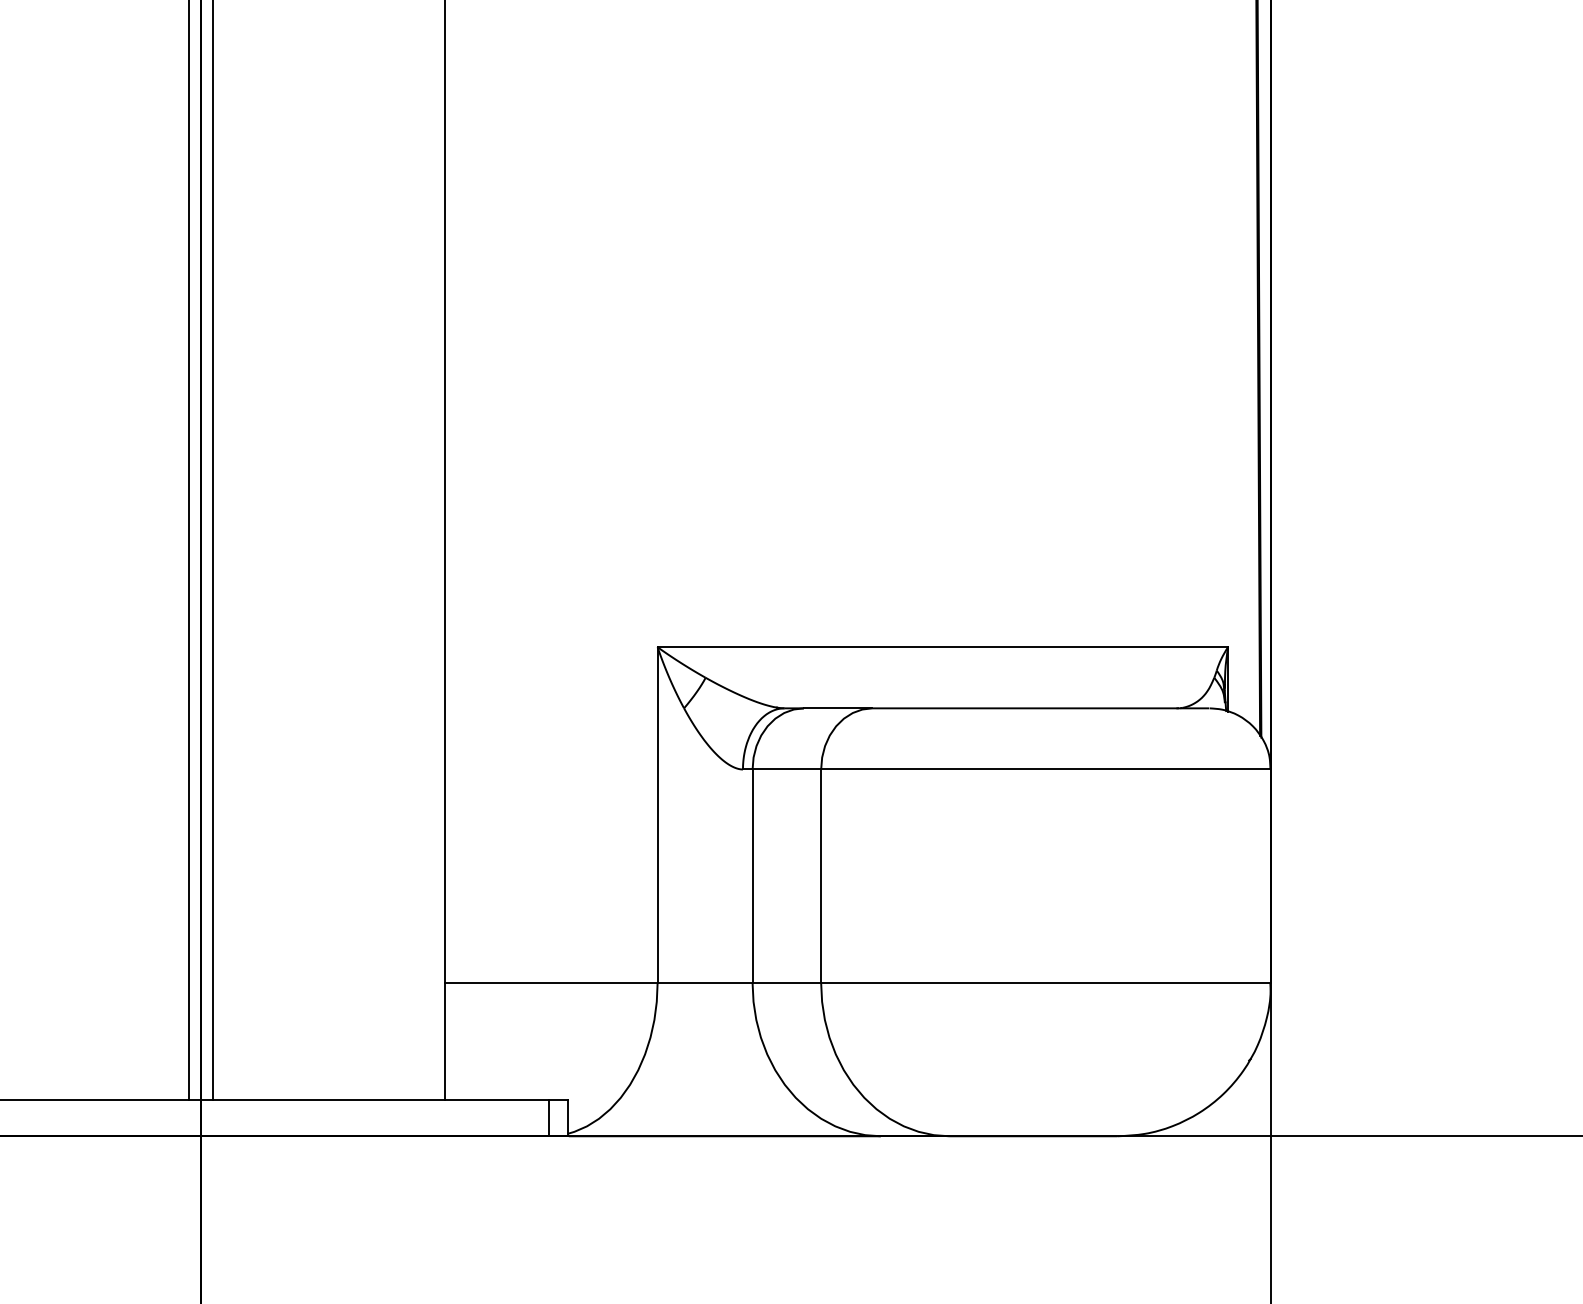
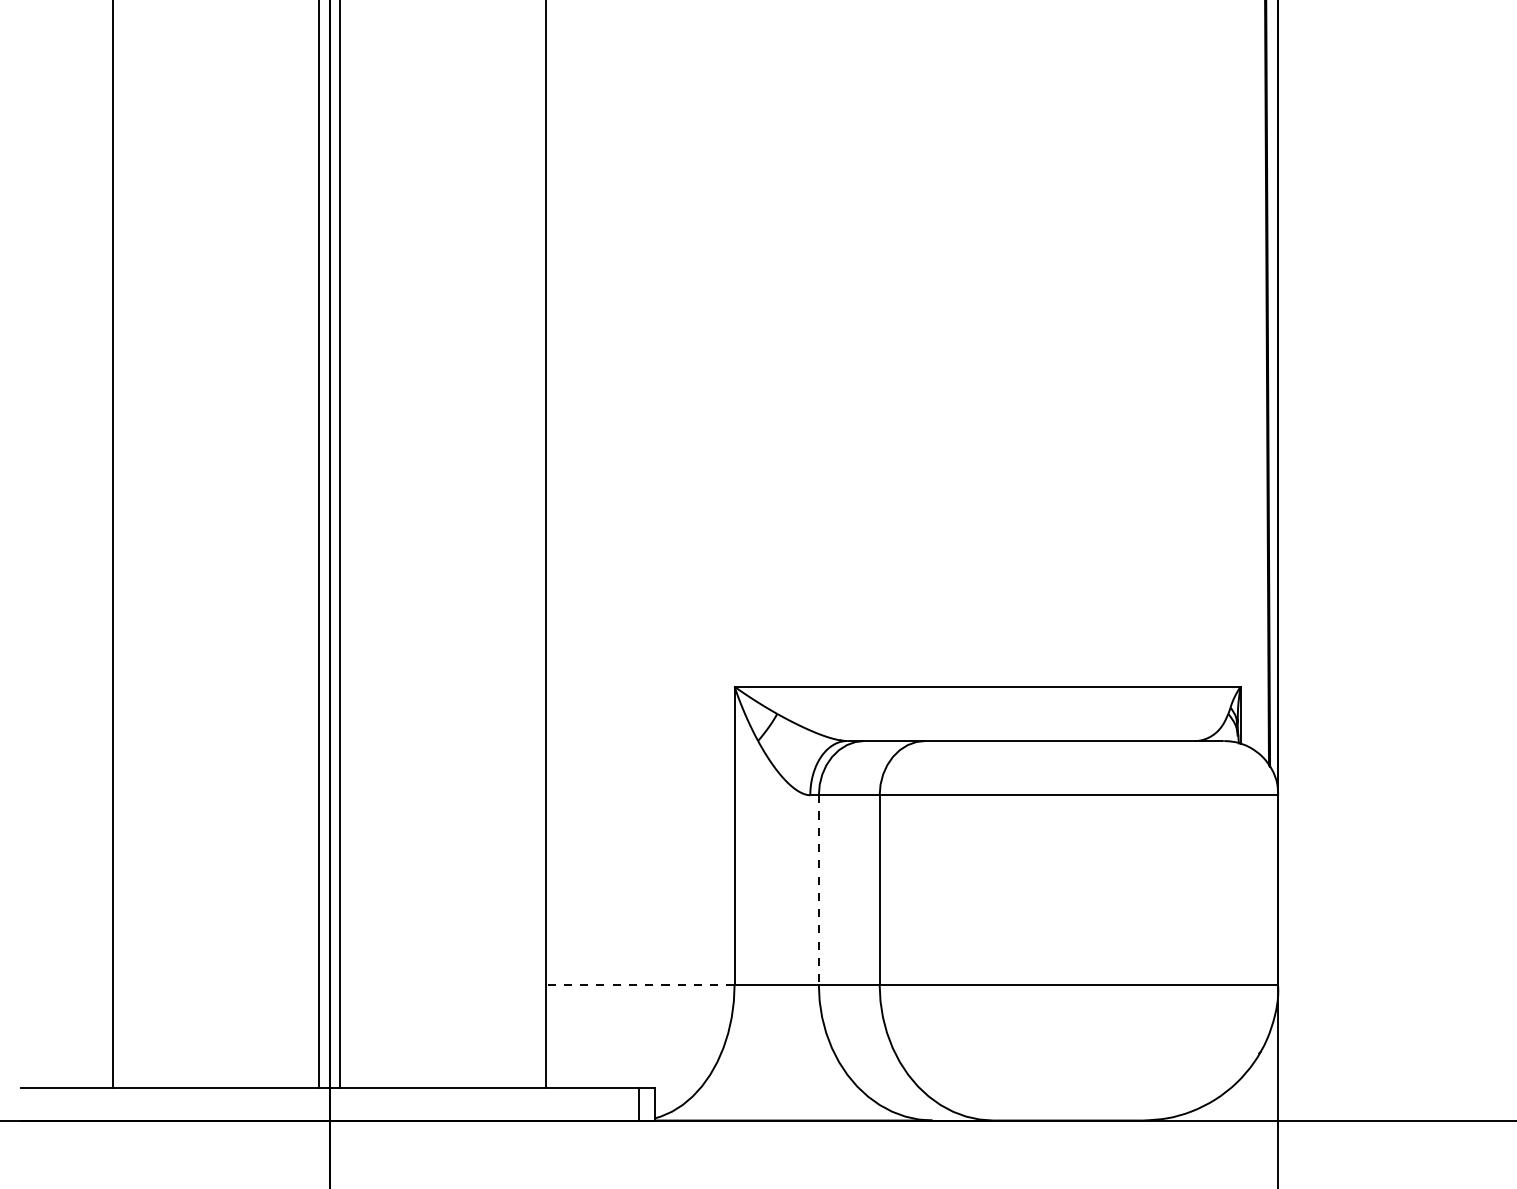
line: (752, 876) -> (818, 890), solid -> dashed
line: (551, 982) -> (640, 984), solid -> dashed

